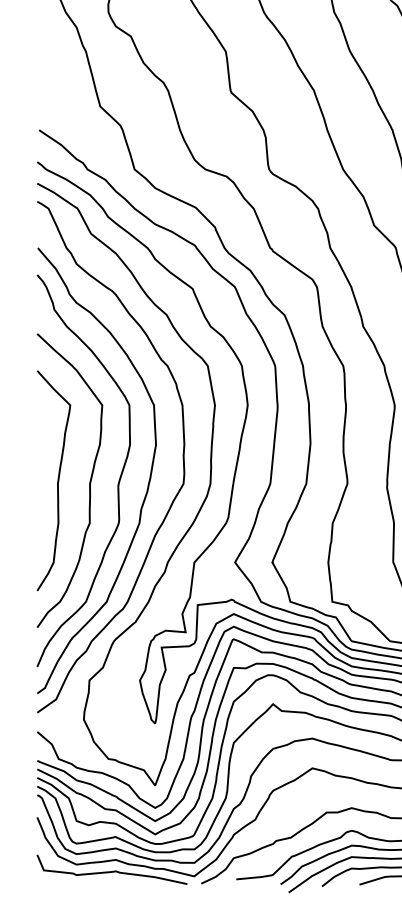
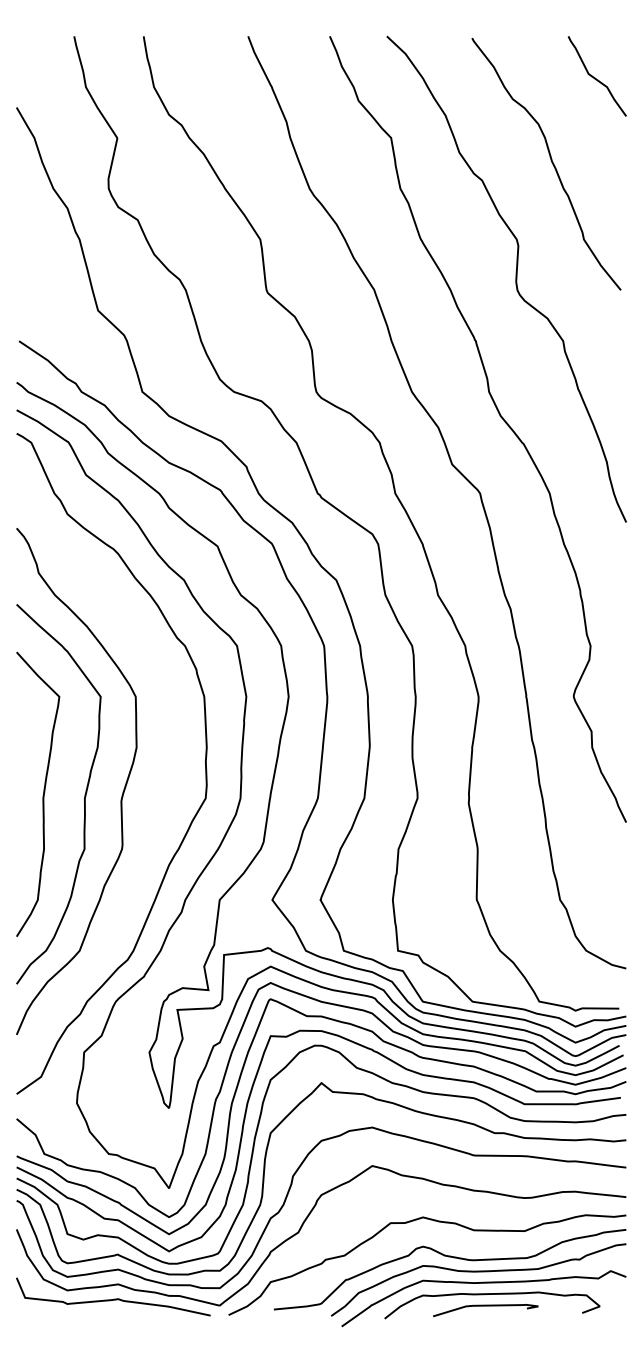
curve: (147, 484) -> (159, 799), removed

